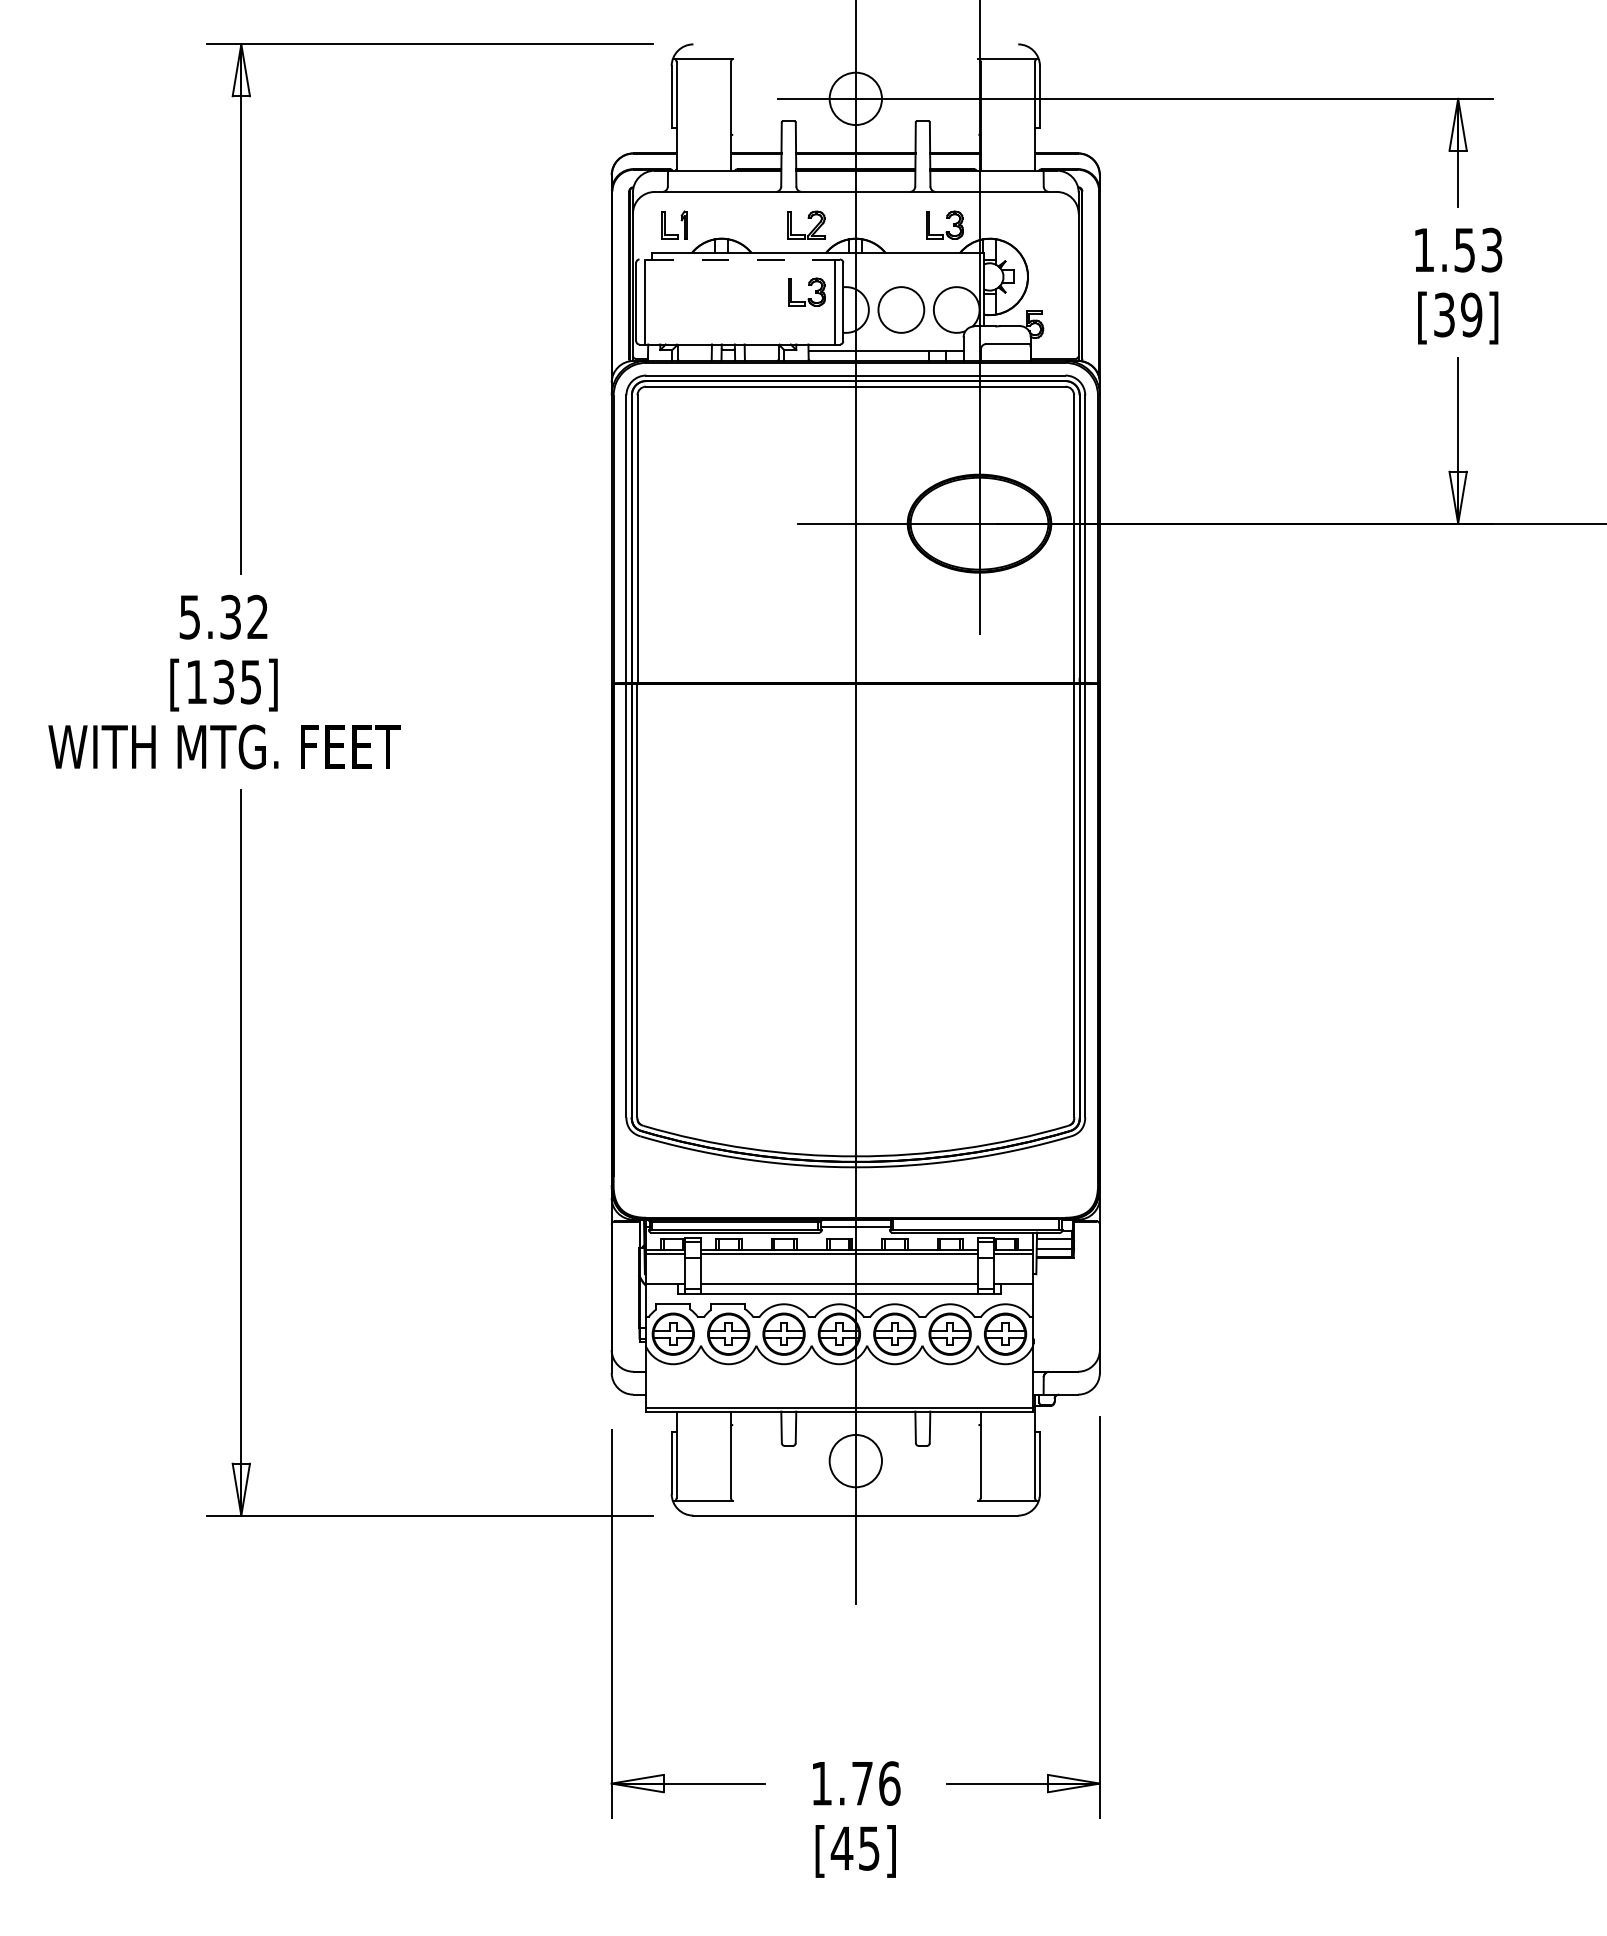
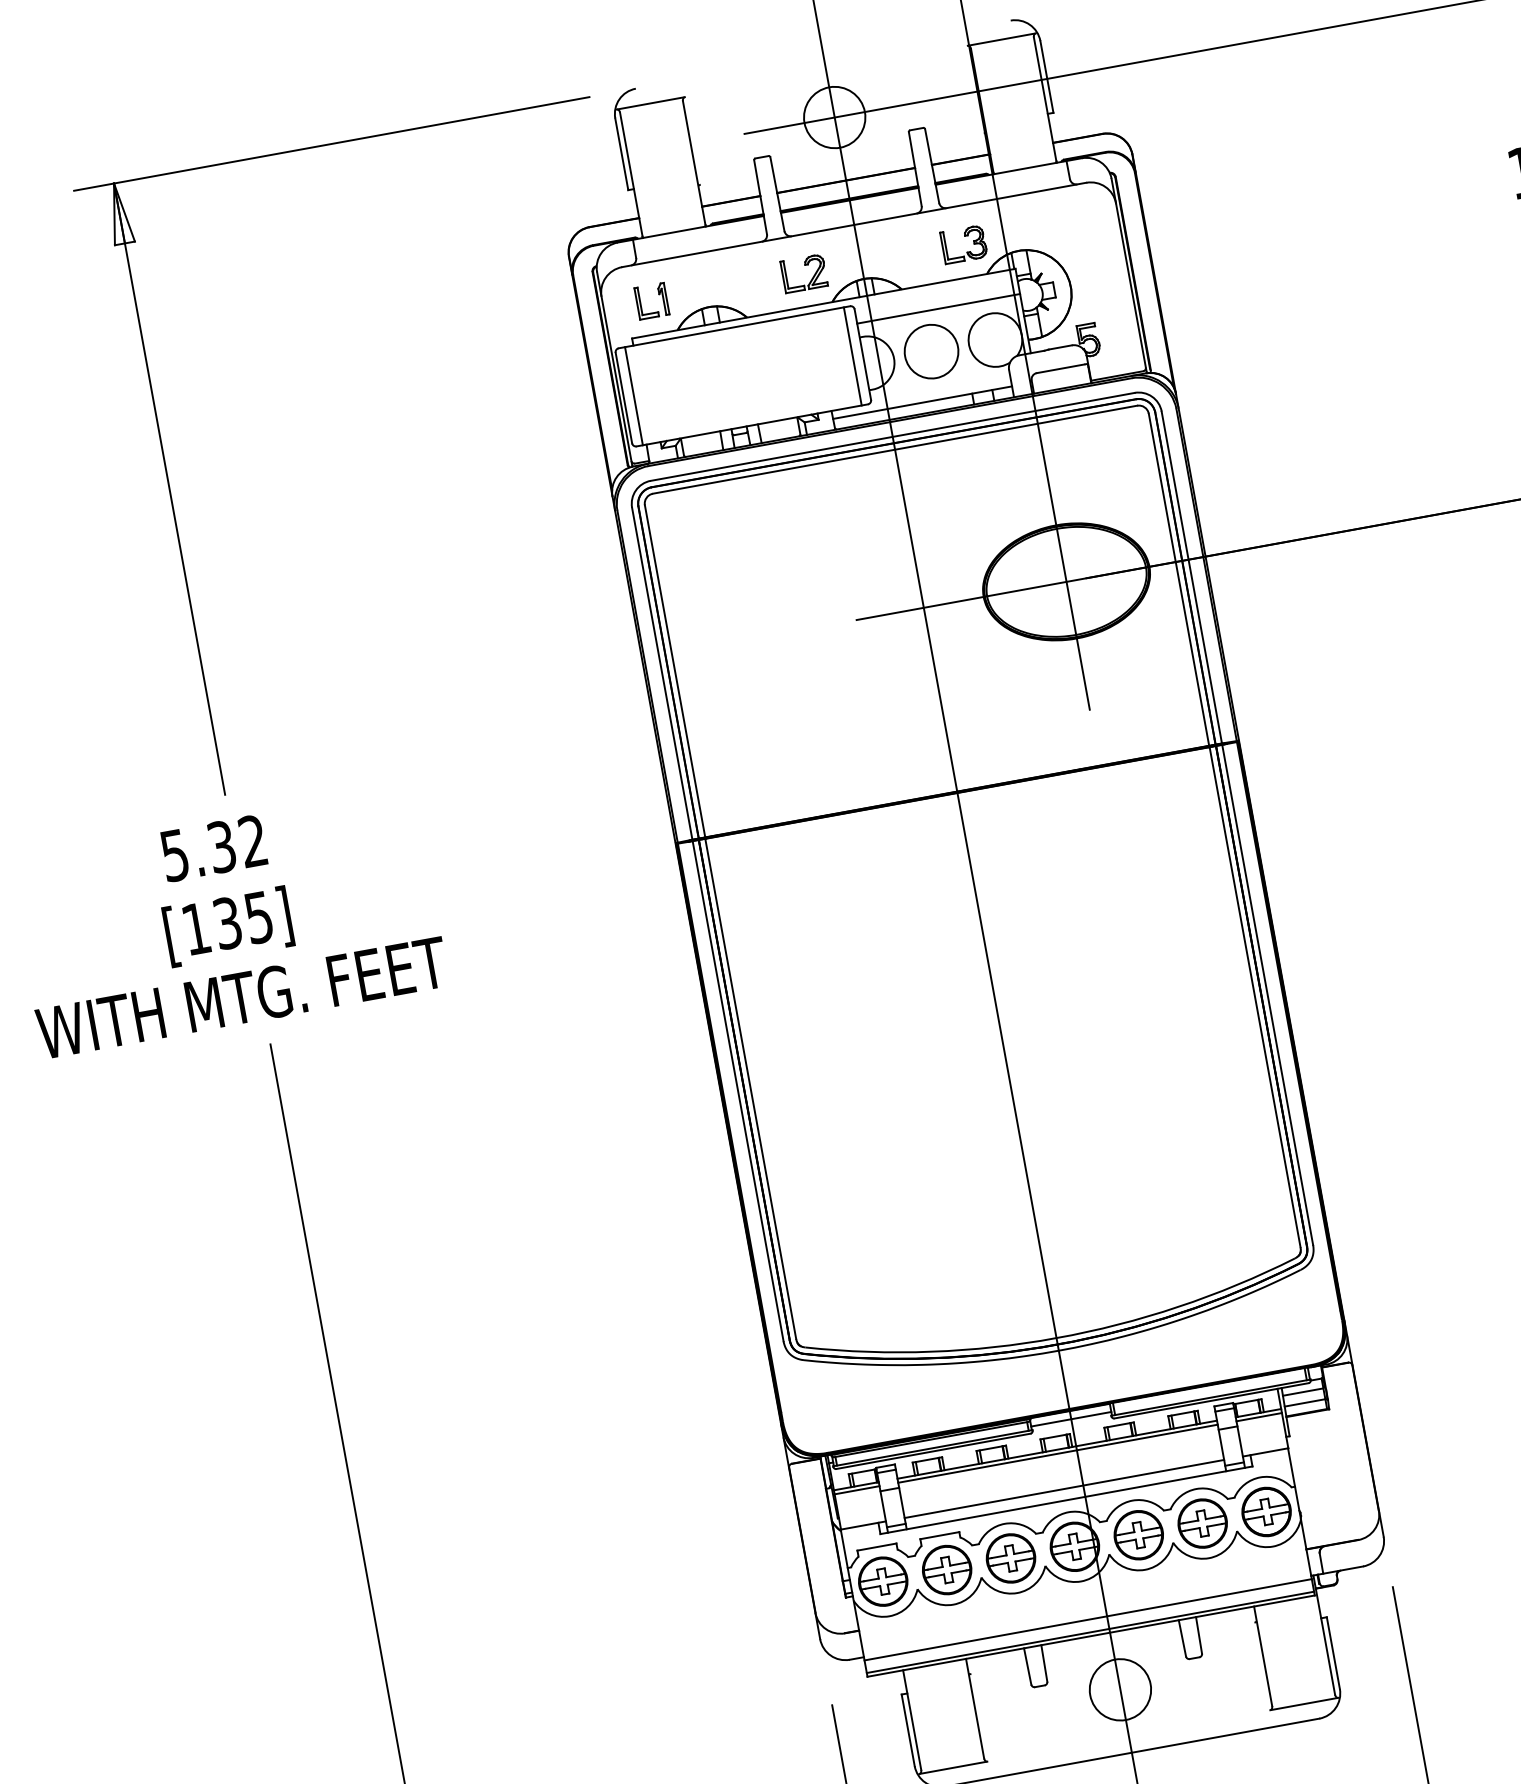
line: (739, 259) -> (734, 327), dashed -> solid
line: (913, 275) -> (938, 309), added
part: (808, 285) -> (819, 342), removed
line: (839, 1397) -> (1088, 1619), added

